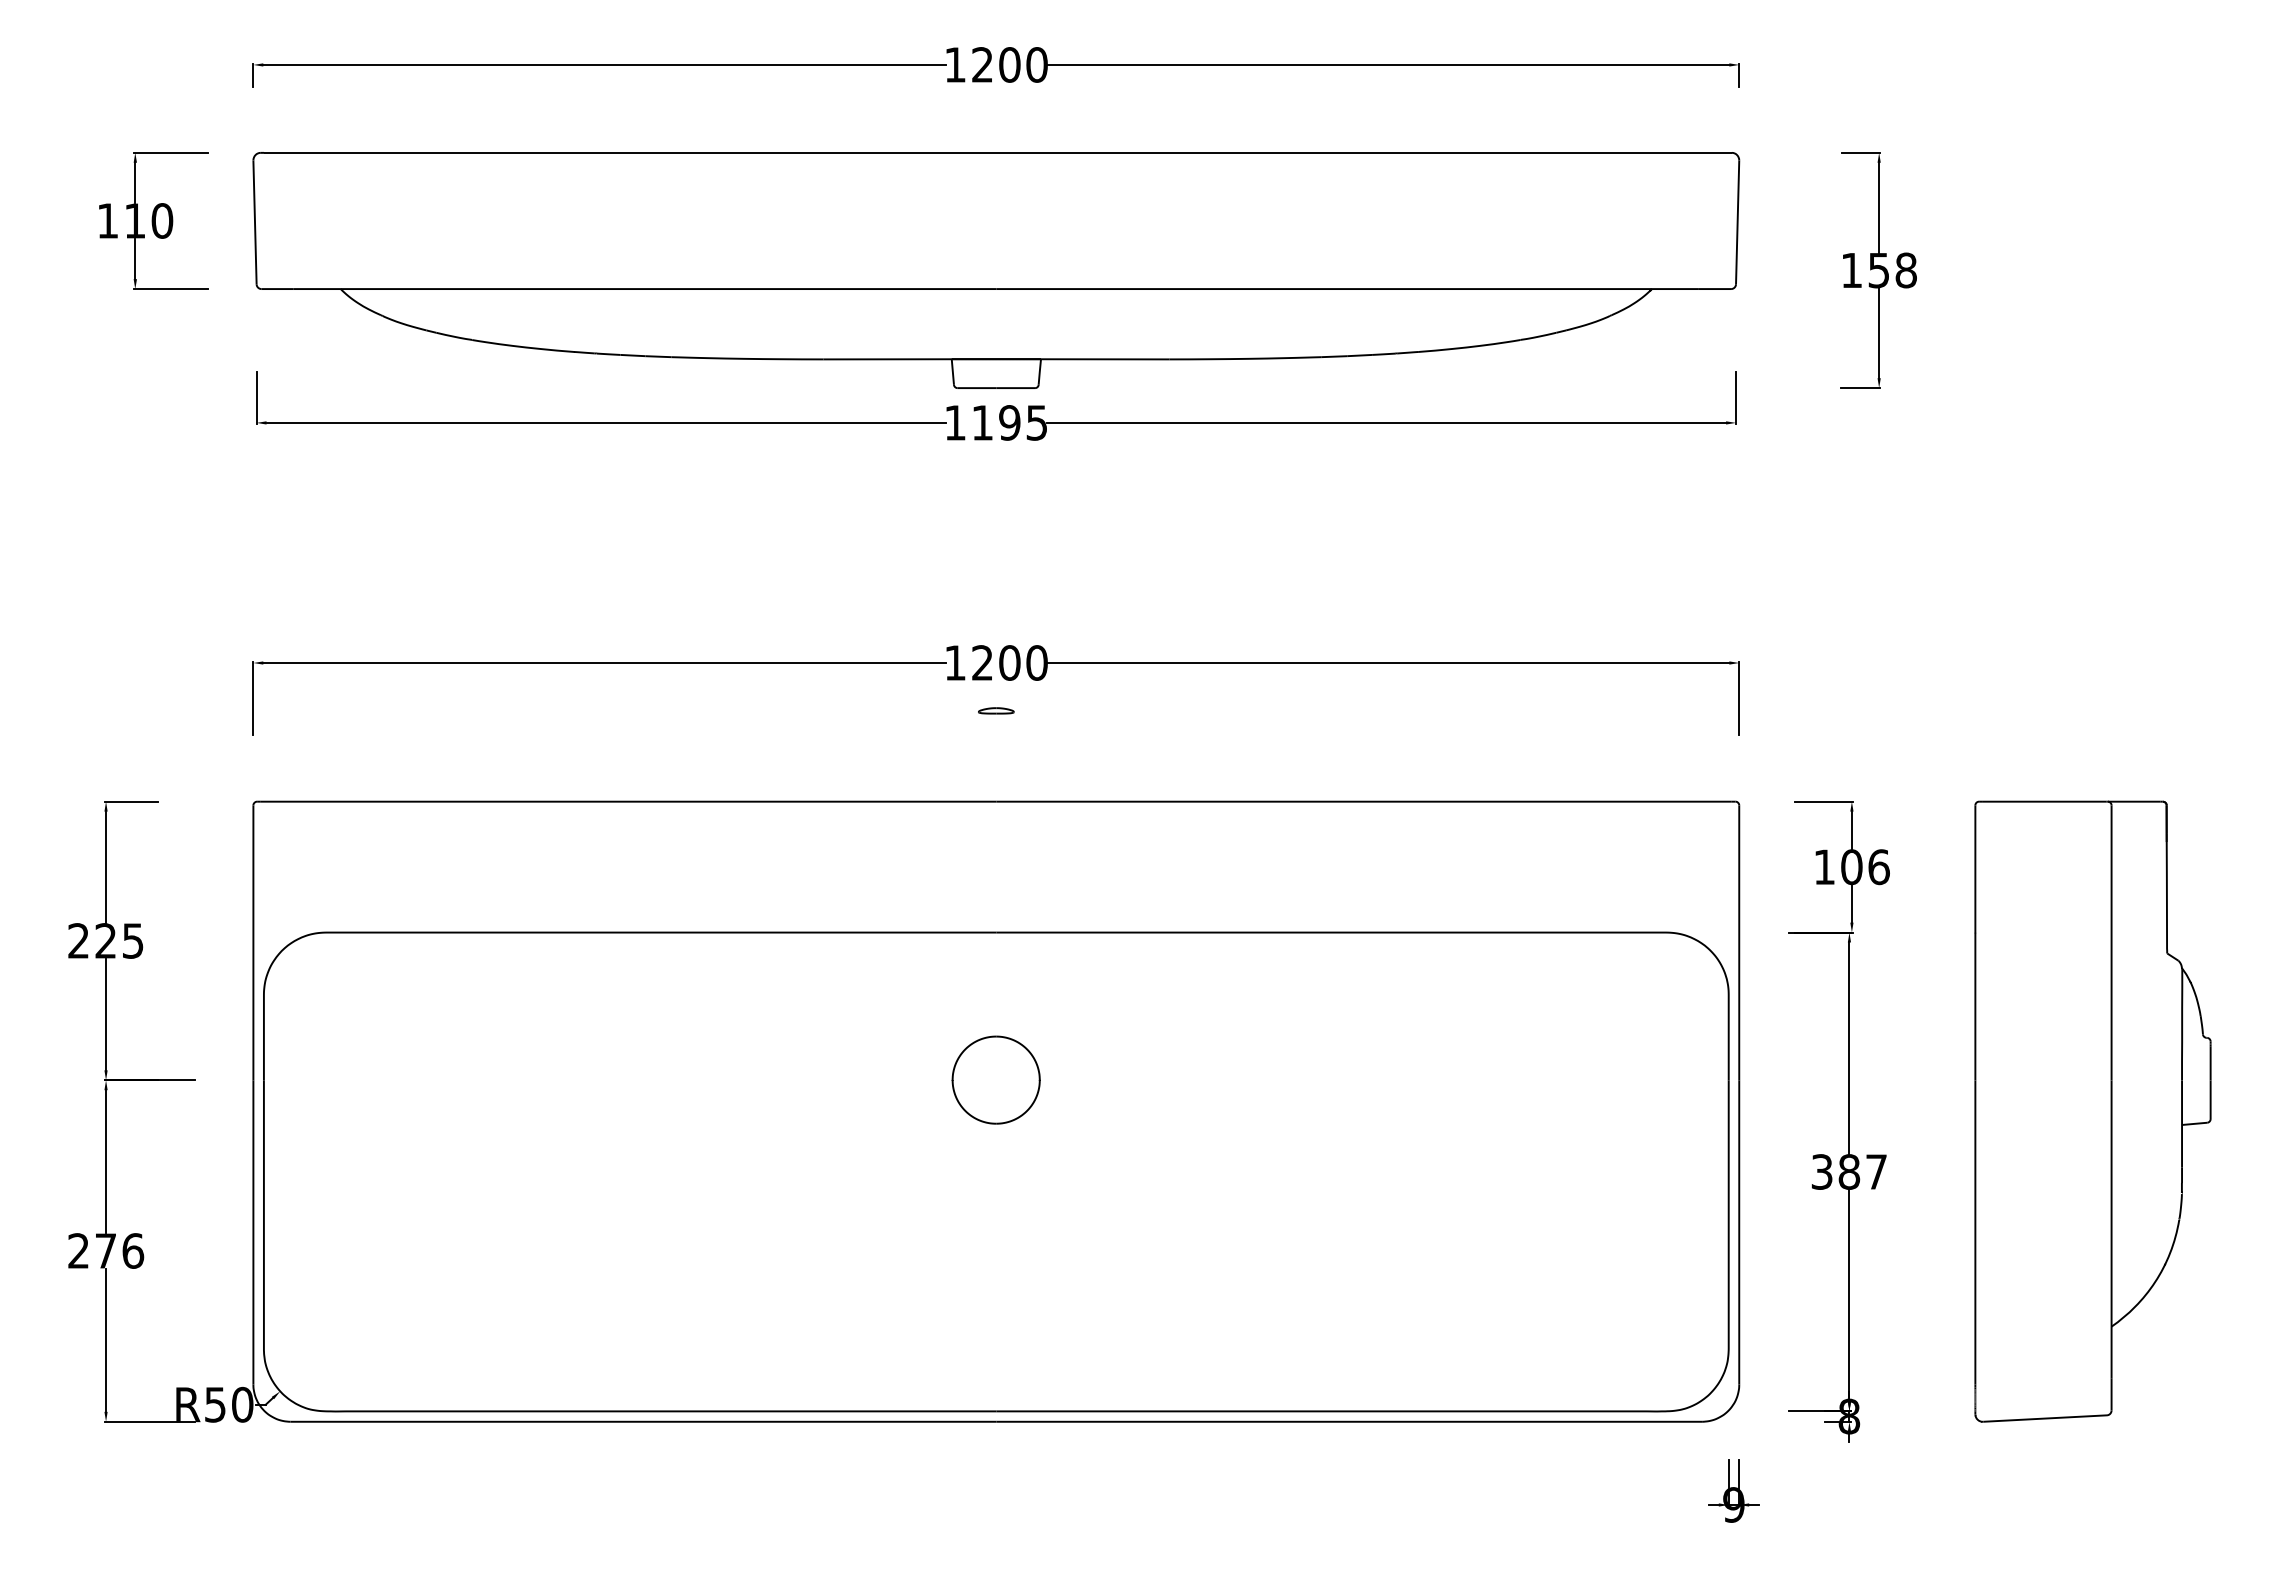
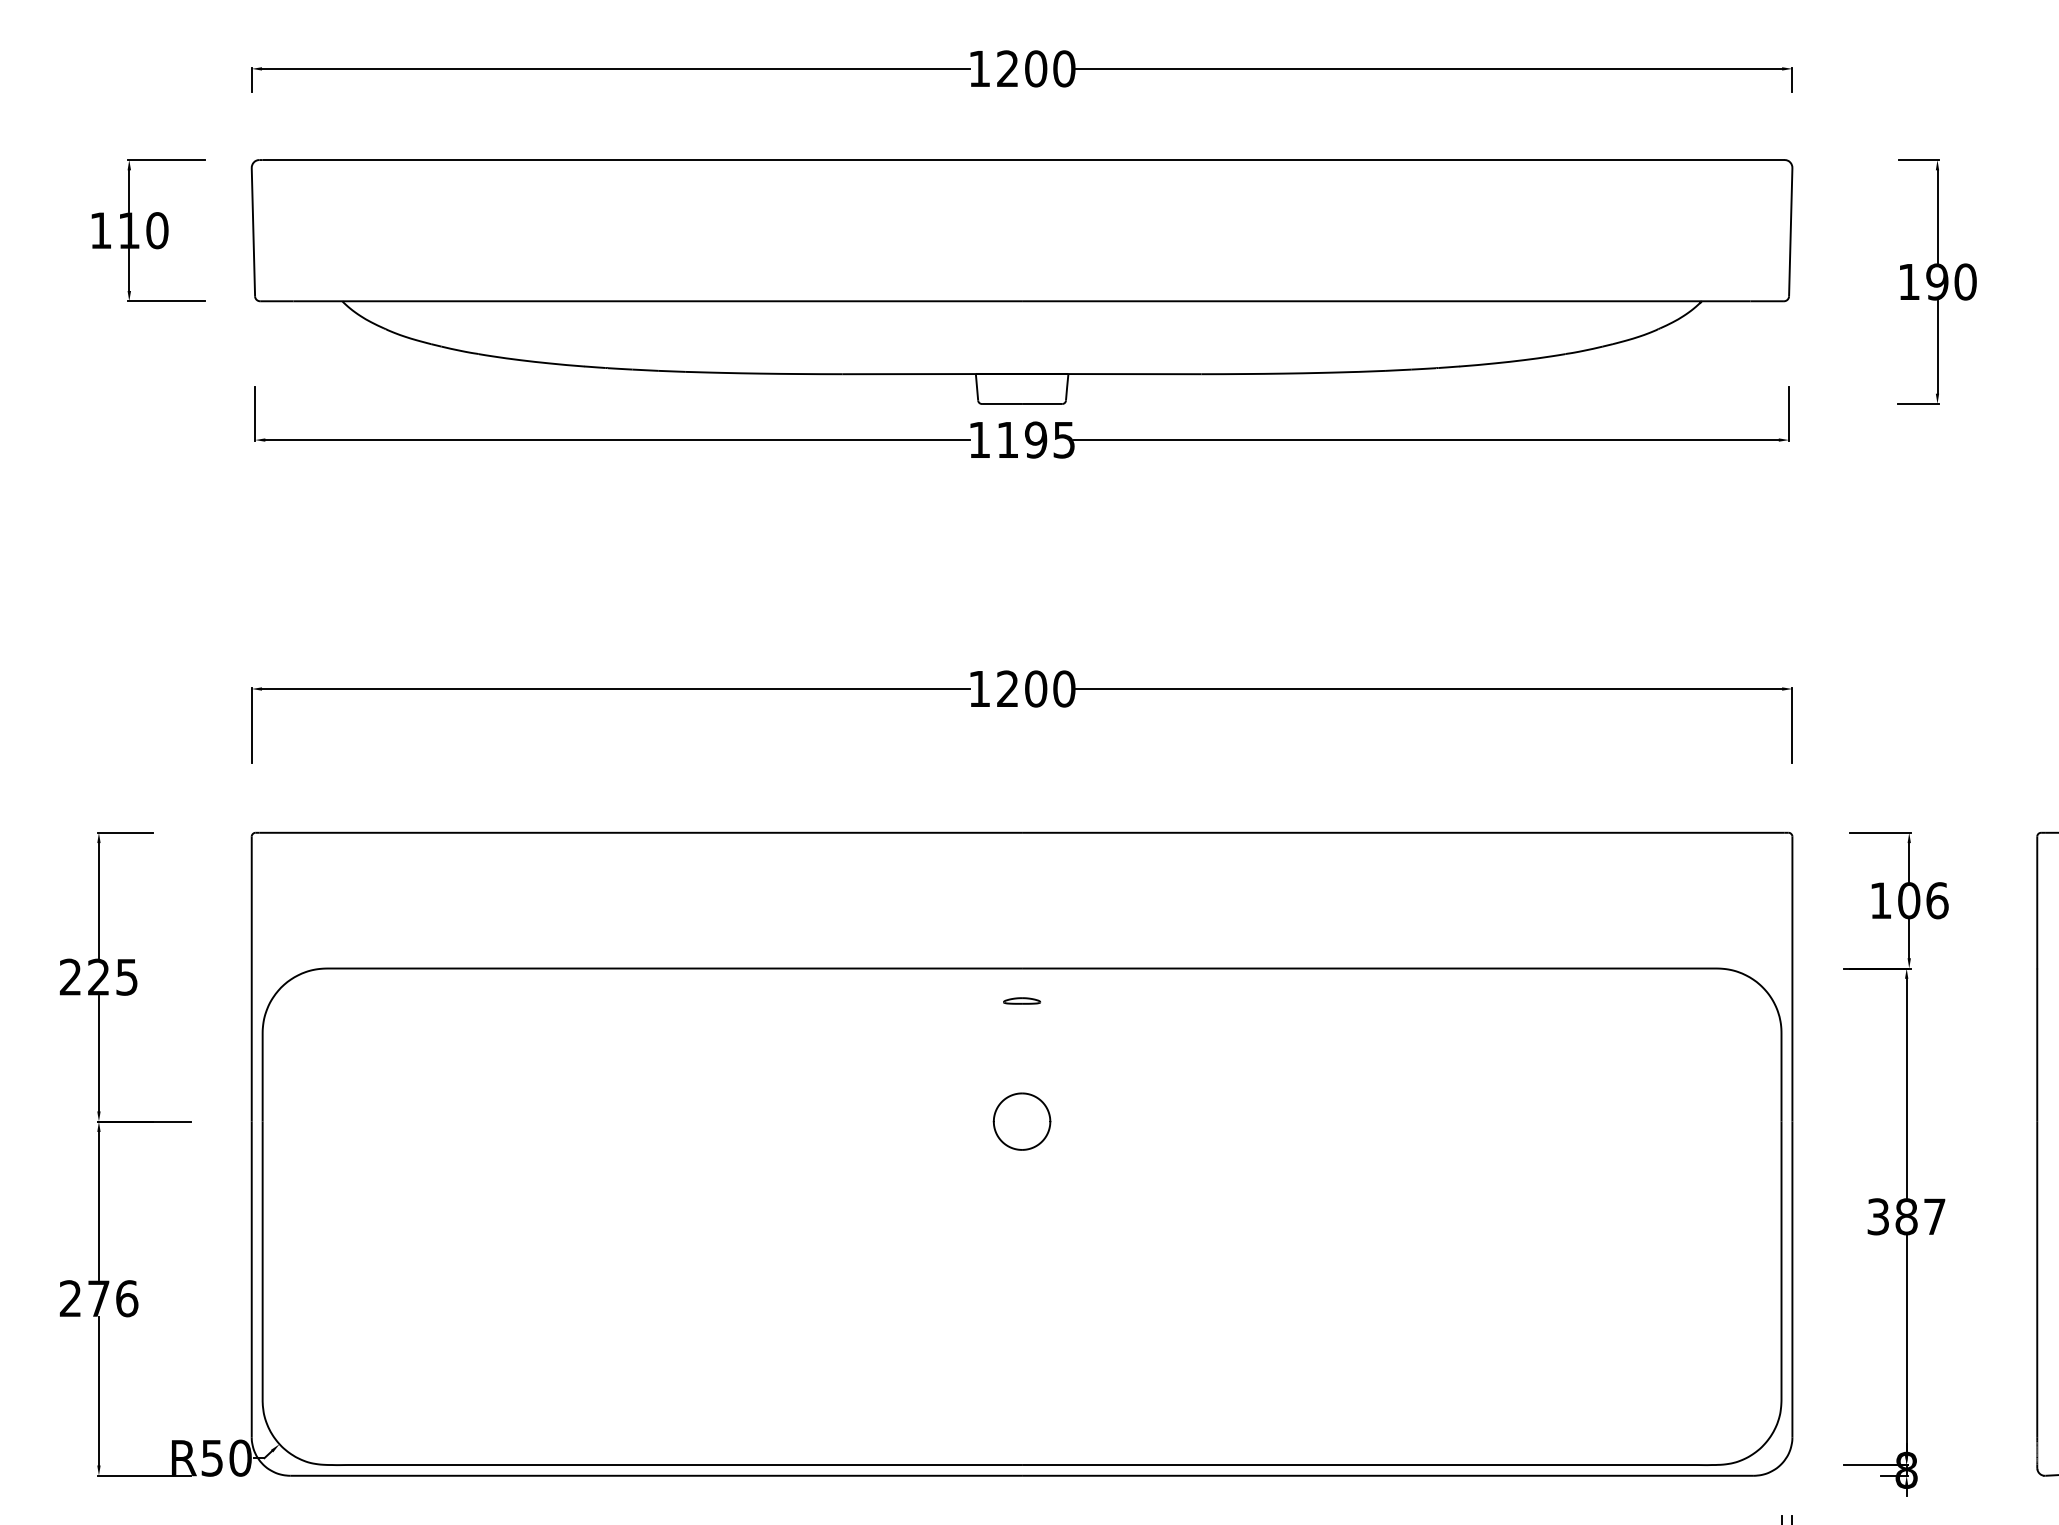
text: (1892, 270) -> (1951, 282), 158 -> 190
part: (996, 710) -> (1022, 1000), moved
part: (996, 1080) -> (1022, 1121), size x0.62

